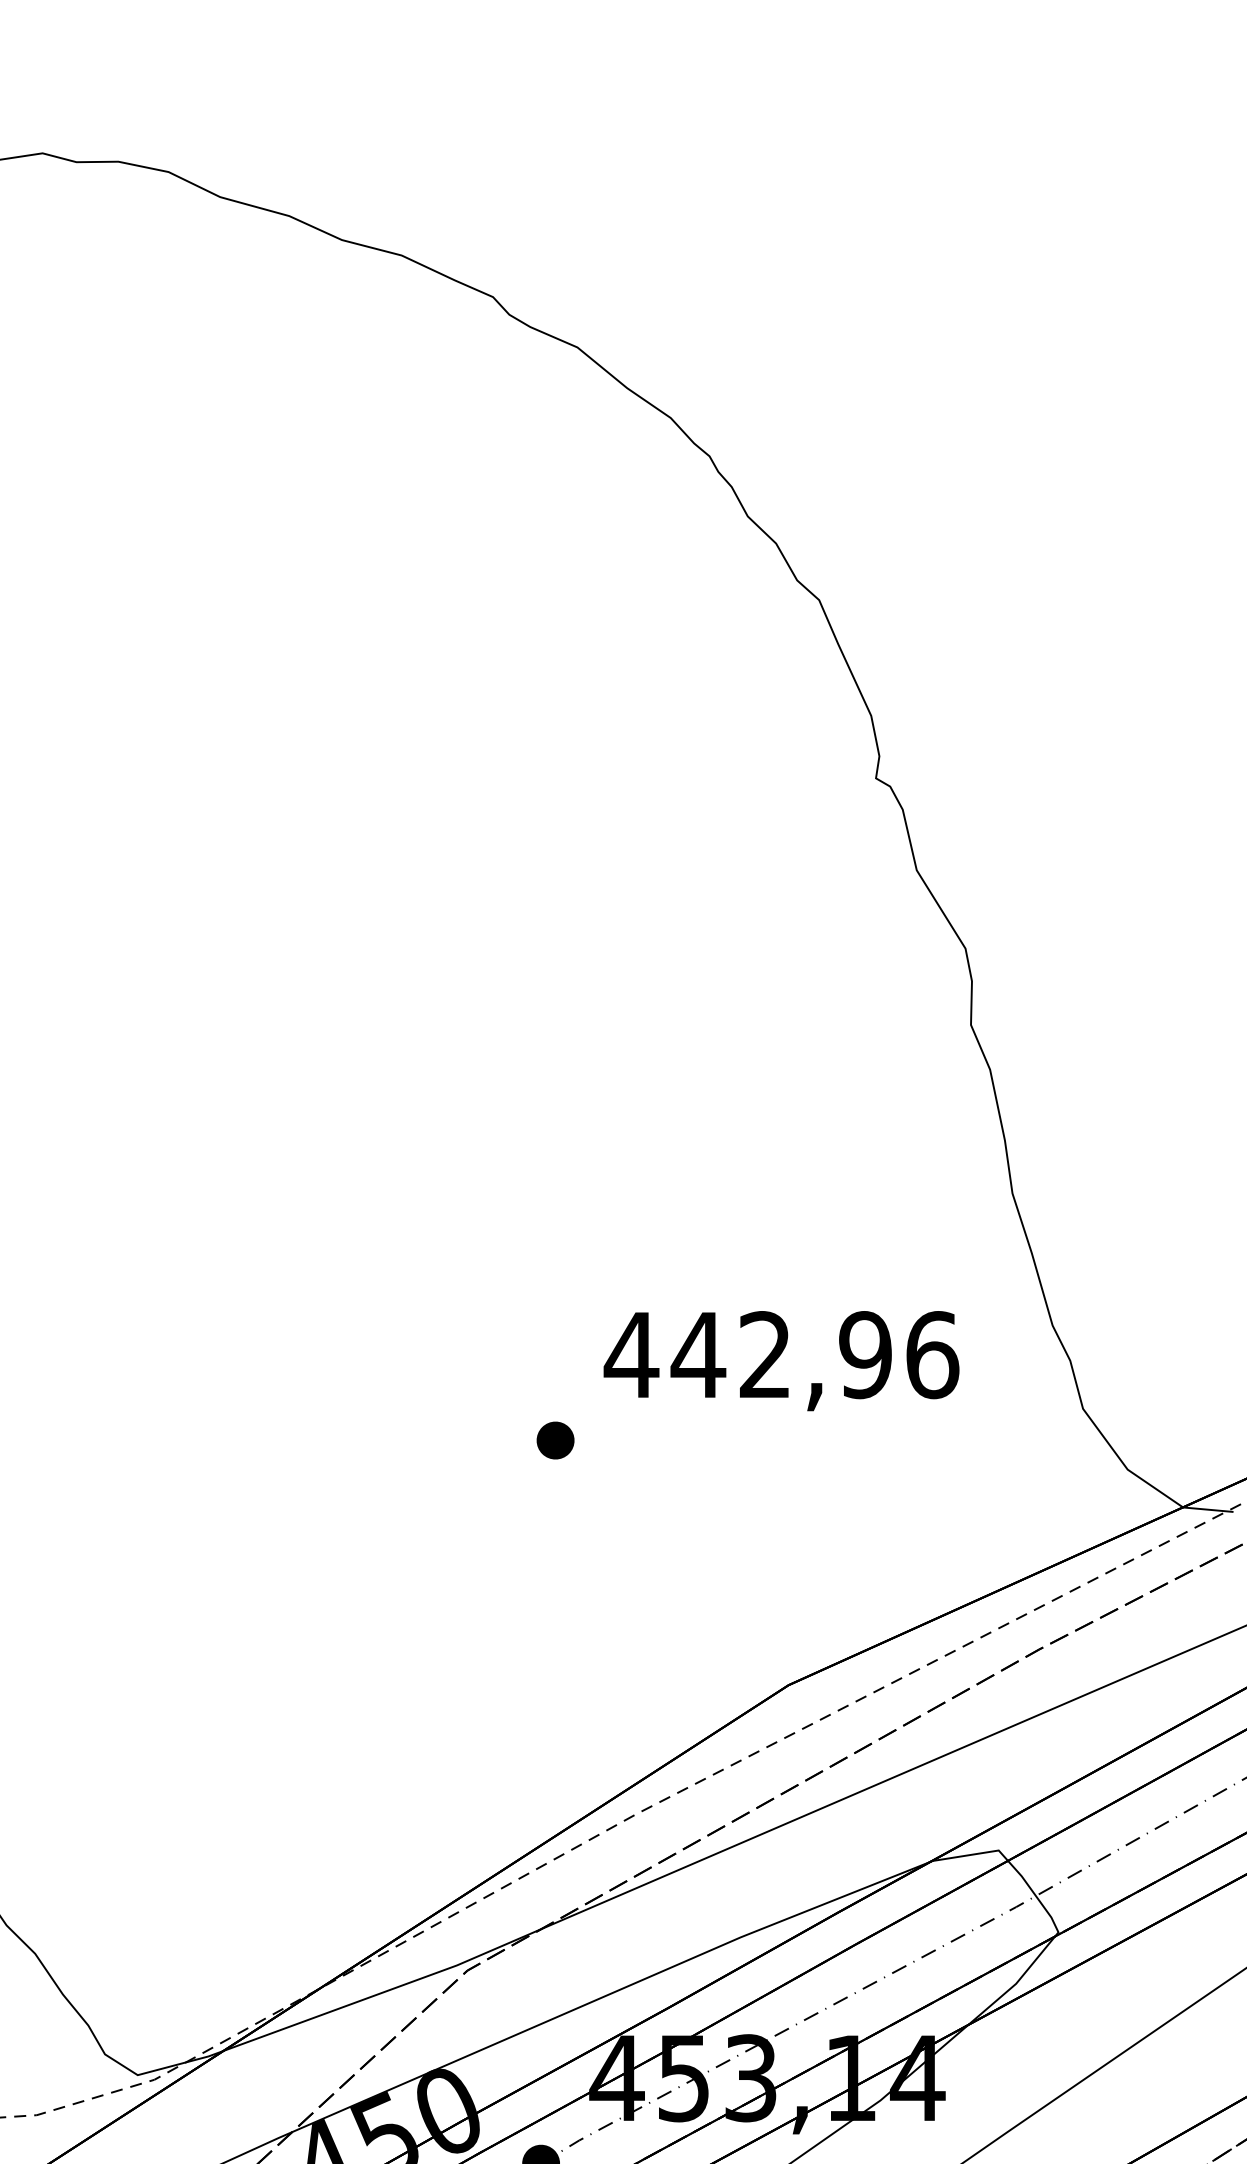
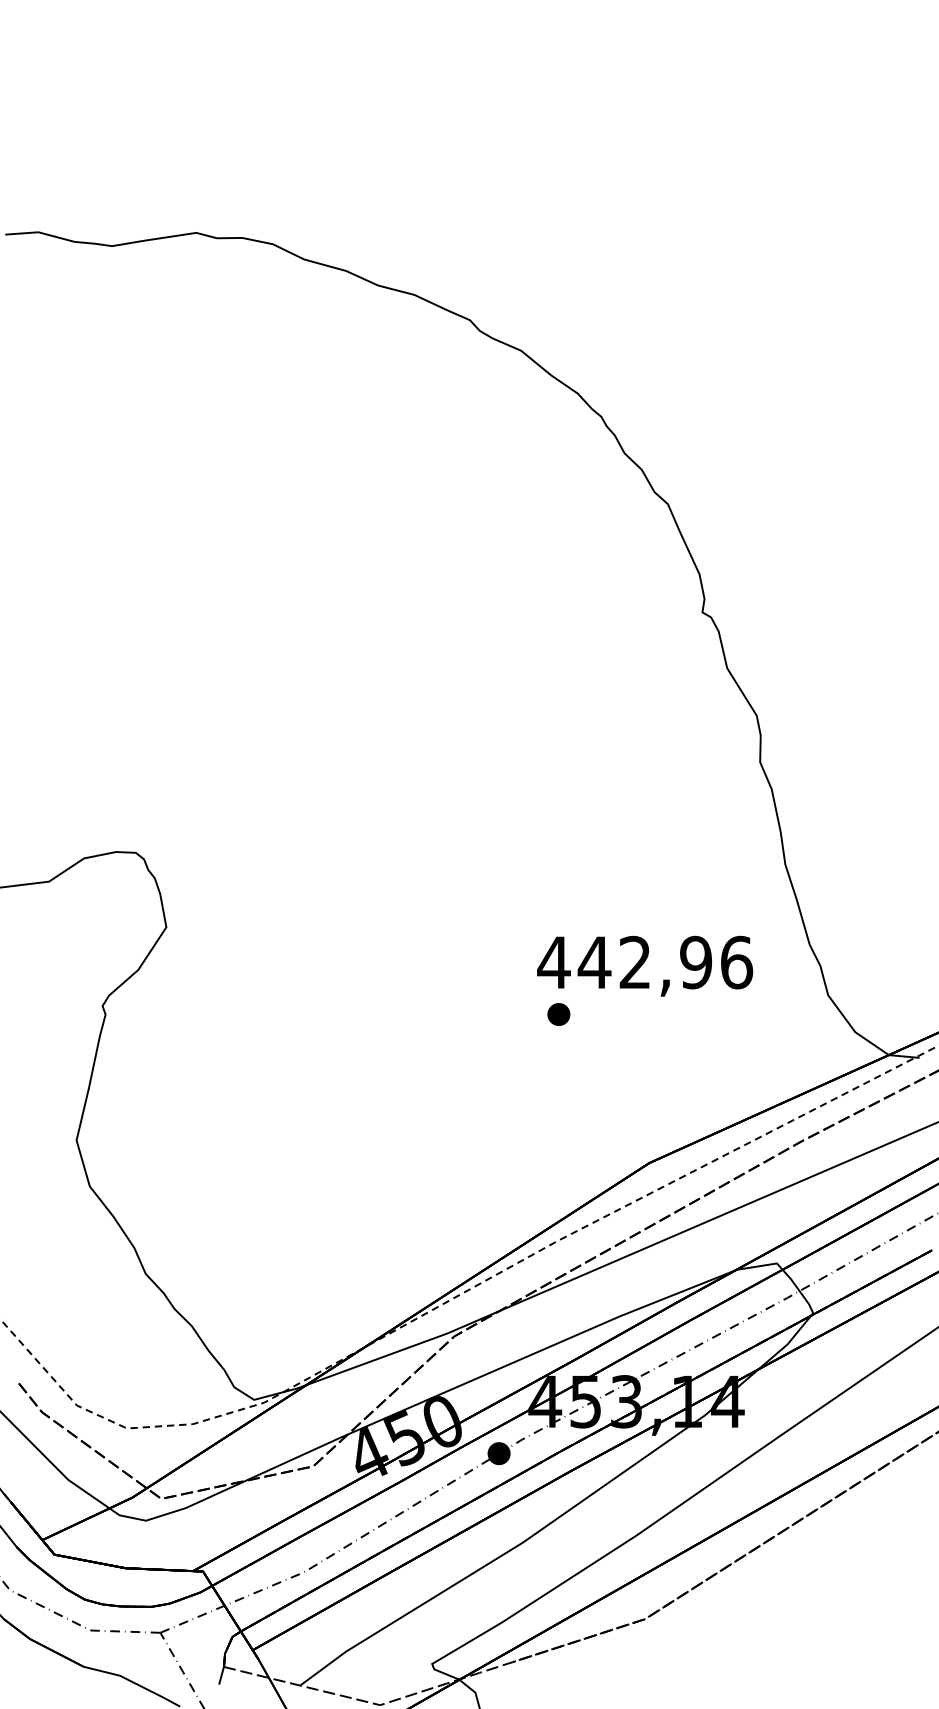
part: (554, 1440) -> (558, 1014), moved

